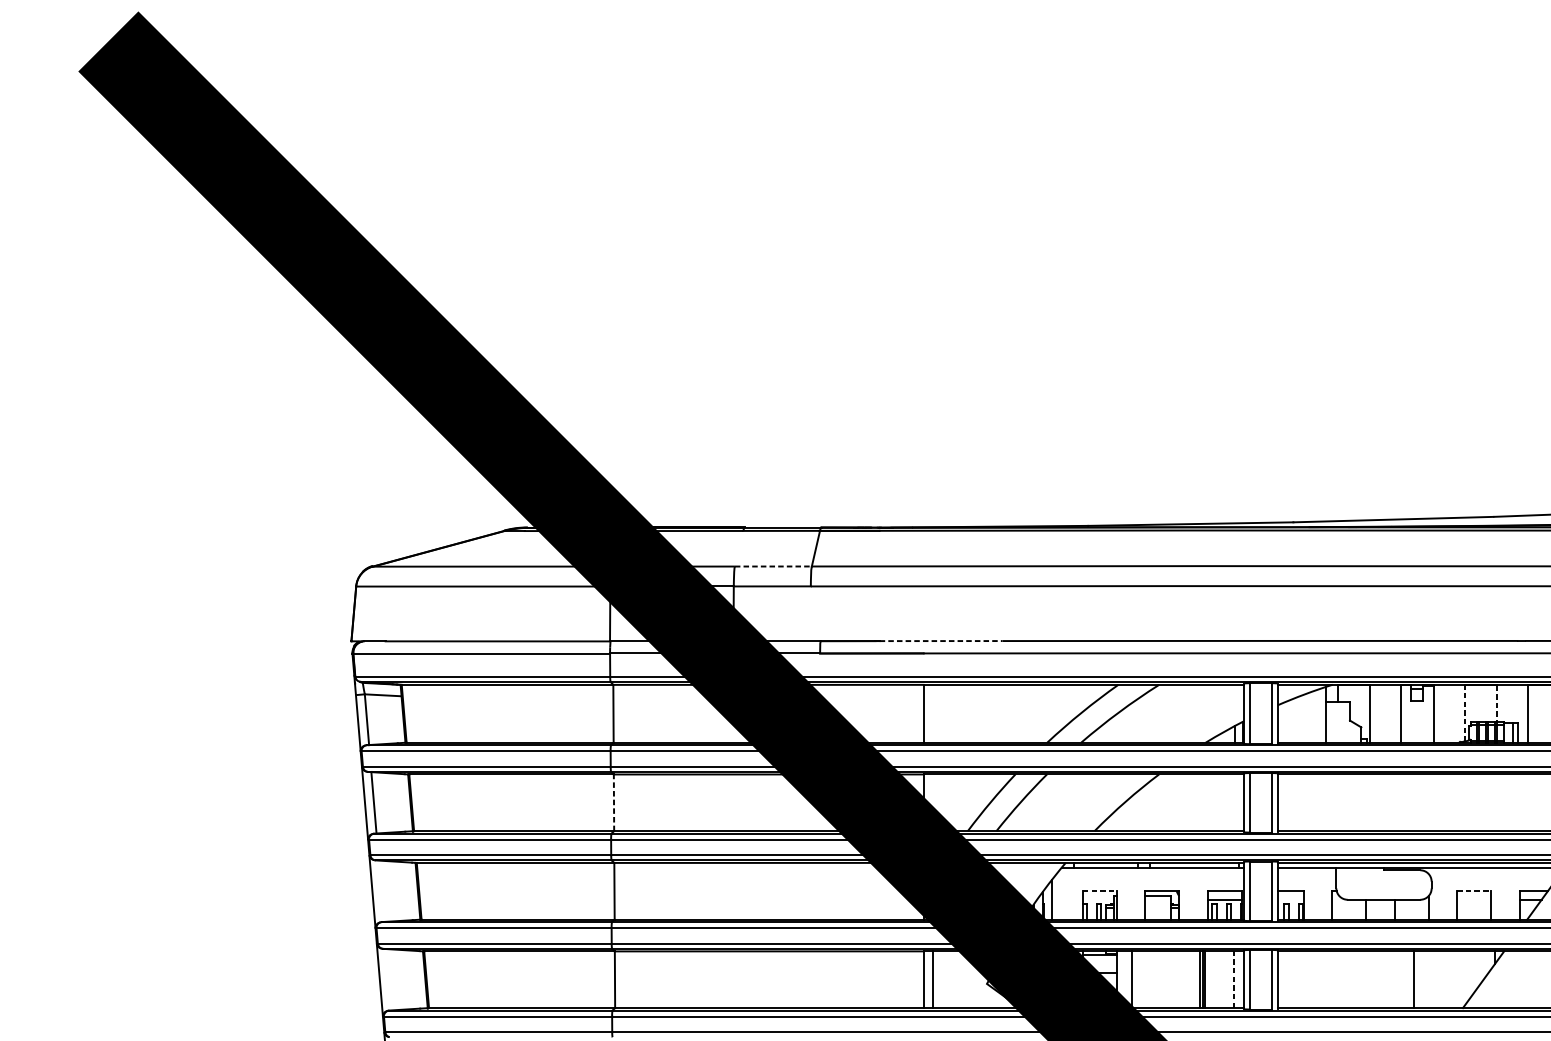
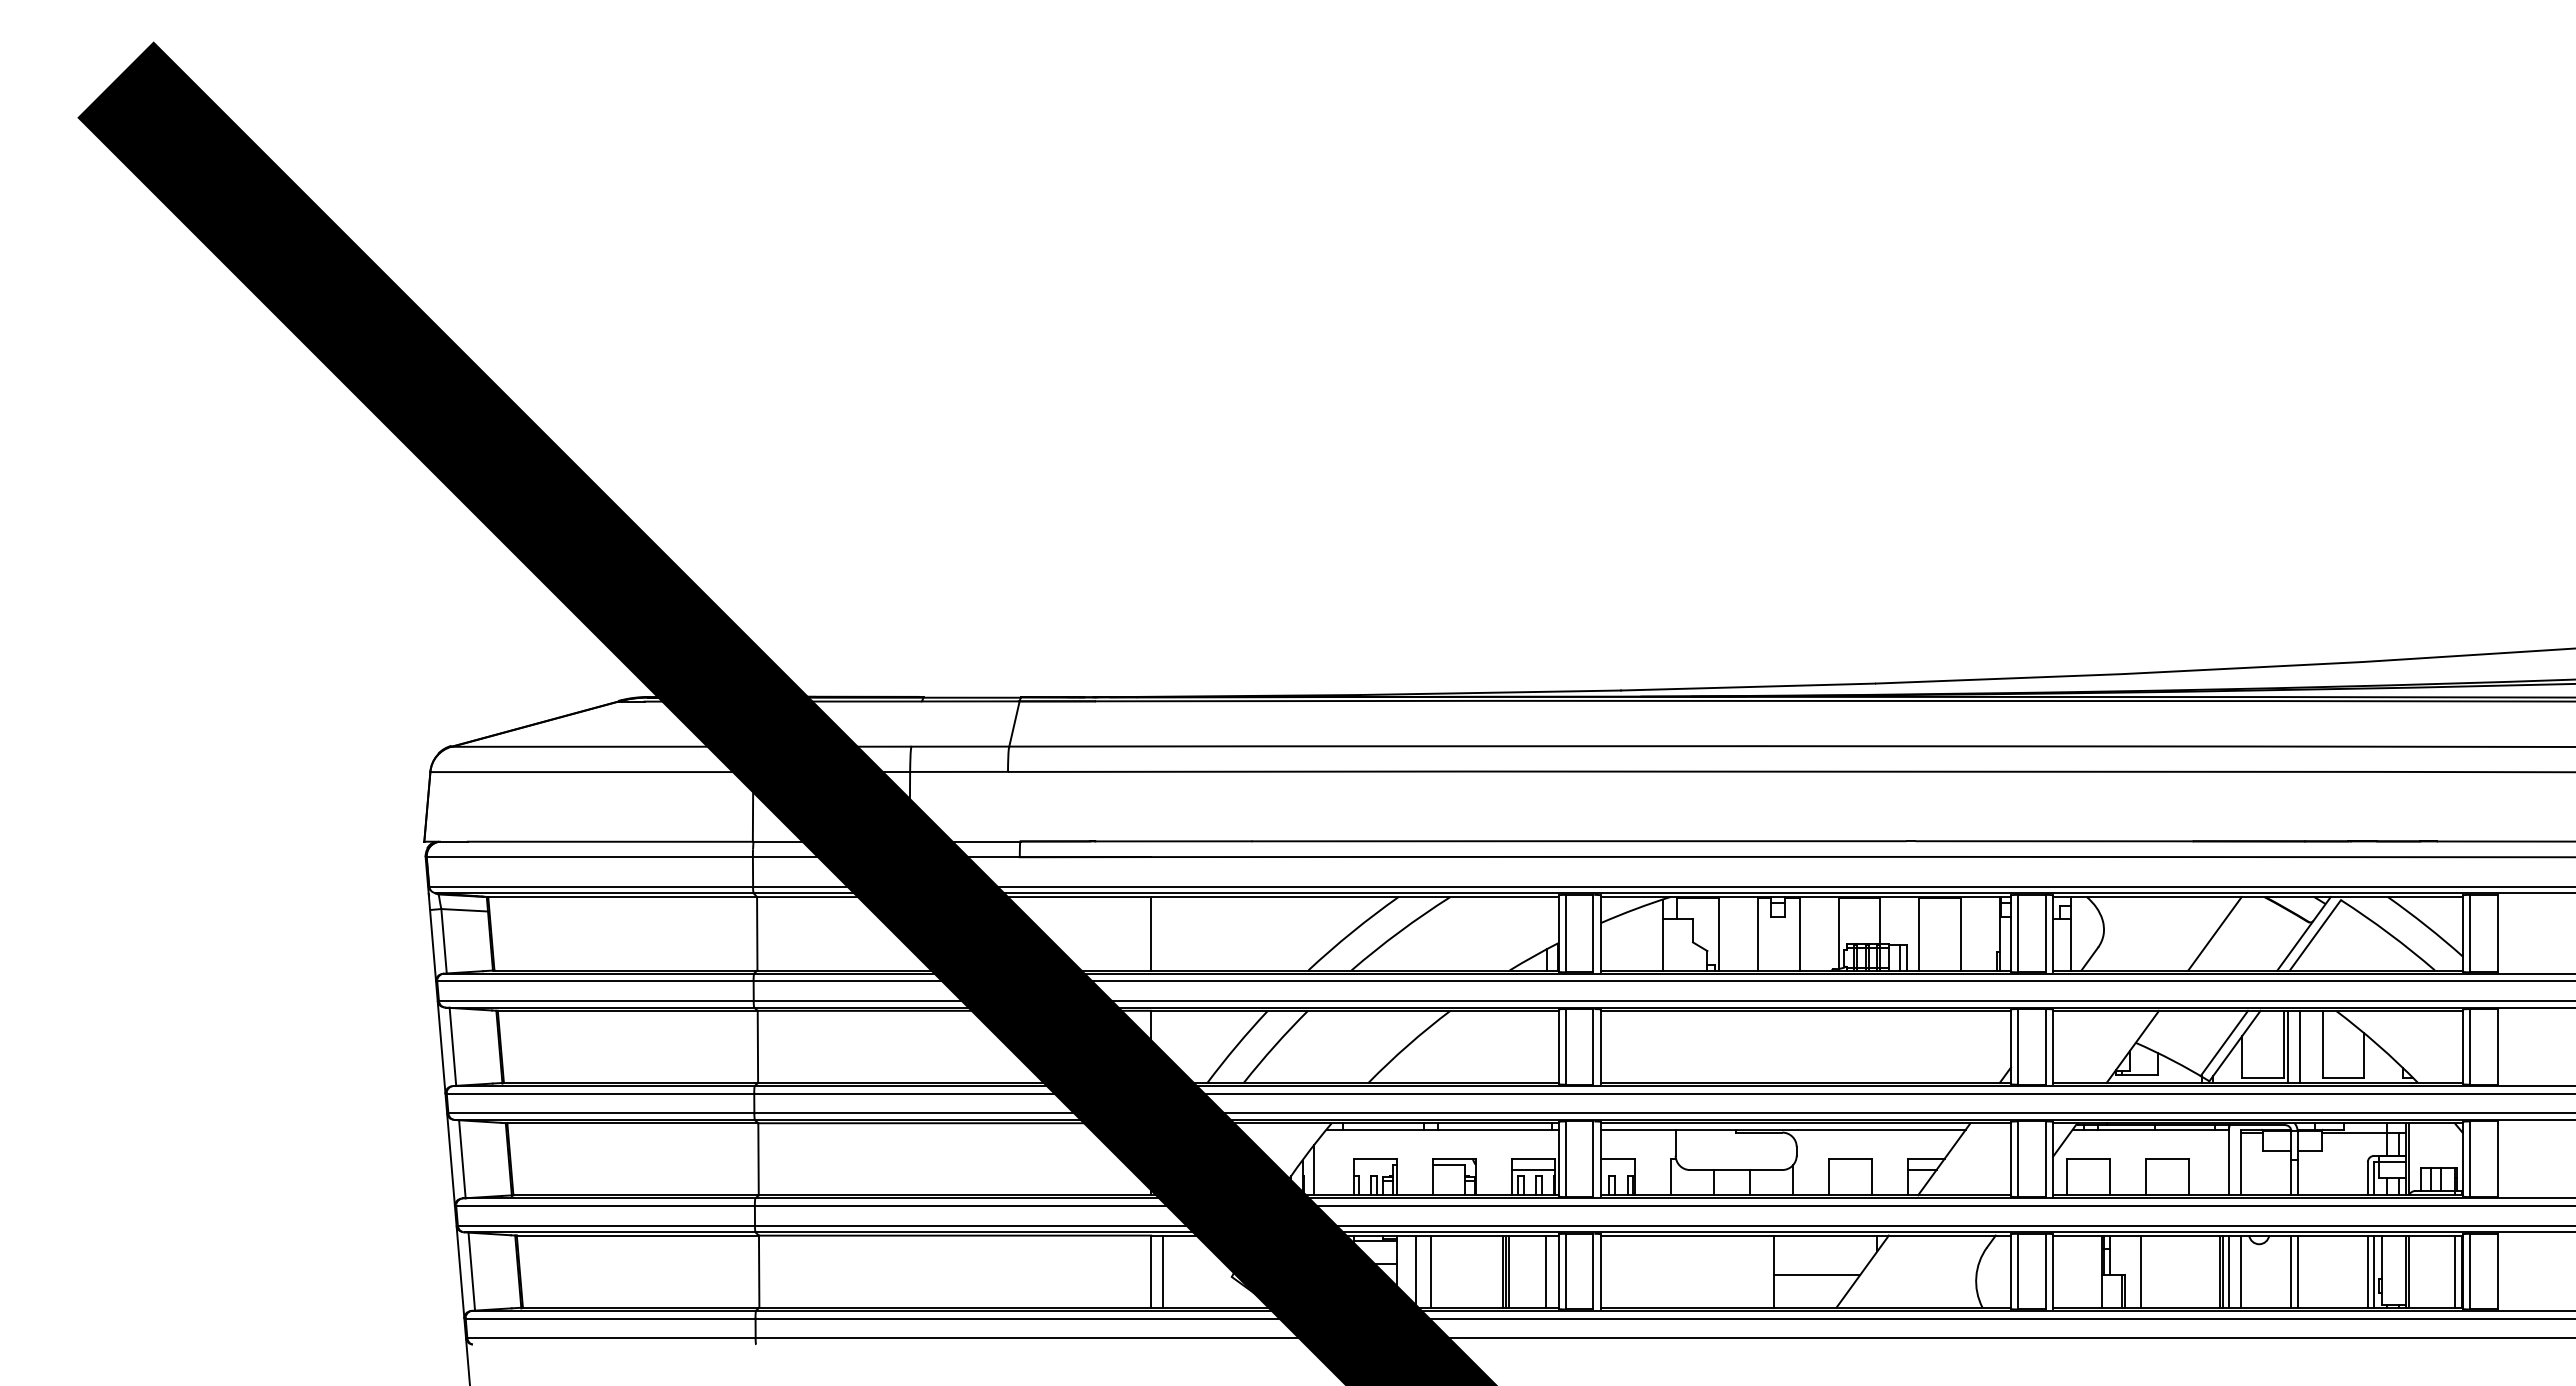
line: (773, 566) -> (960, 746), dashed -> solid
line: (941, 641) -> (1173, 841), dashed -> solid
line: (1497, 704) -> (1880, 921), dashed -> solid
line: (1464, 713) -> (1838, 933), dashed -> solid
line: (613, 802) -> (757, 1046), dashed -> solid
line: (1100, 890) -> (1375, 1158), dashed -> solid
line: (1473, 890) -> (1850, 1158), dashed -> solid
line: (381, 891) -> (462, 1159), added
line: (388, 979) -> (471, 1271), added
line: (1143, 979) -> (1430, 1271), added
line: (1234, 979) -> (1546, 1271), dashed -> solid
line: (1447, 981) -> (1816, 1274), added

